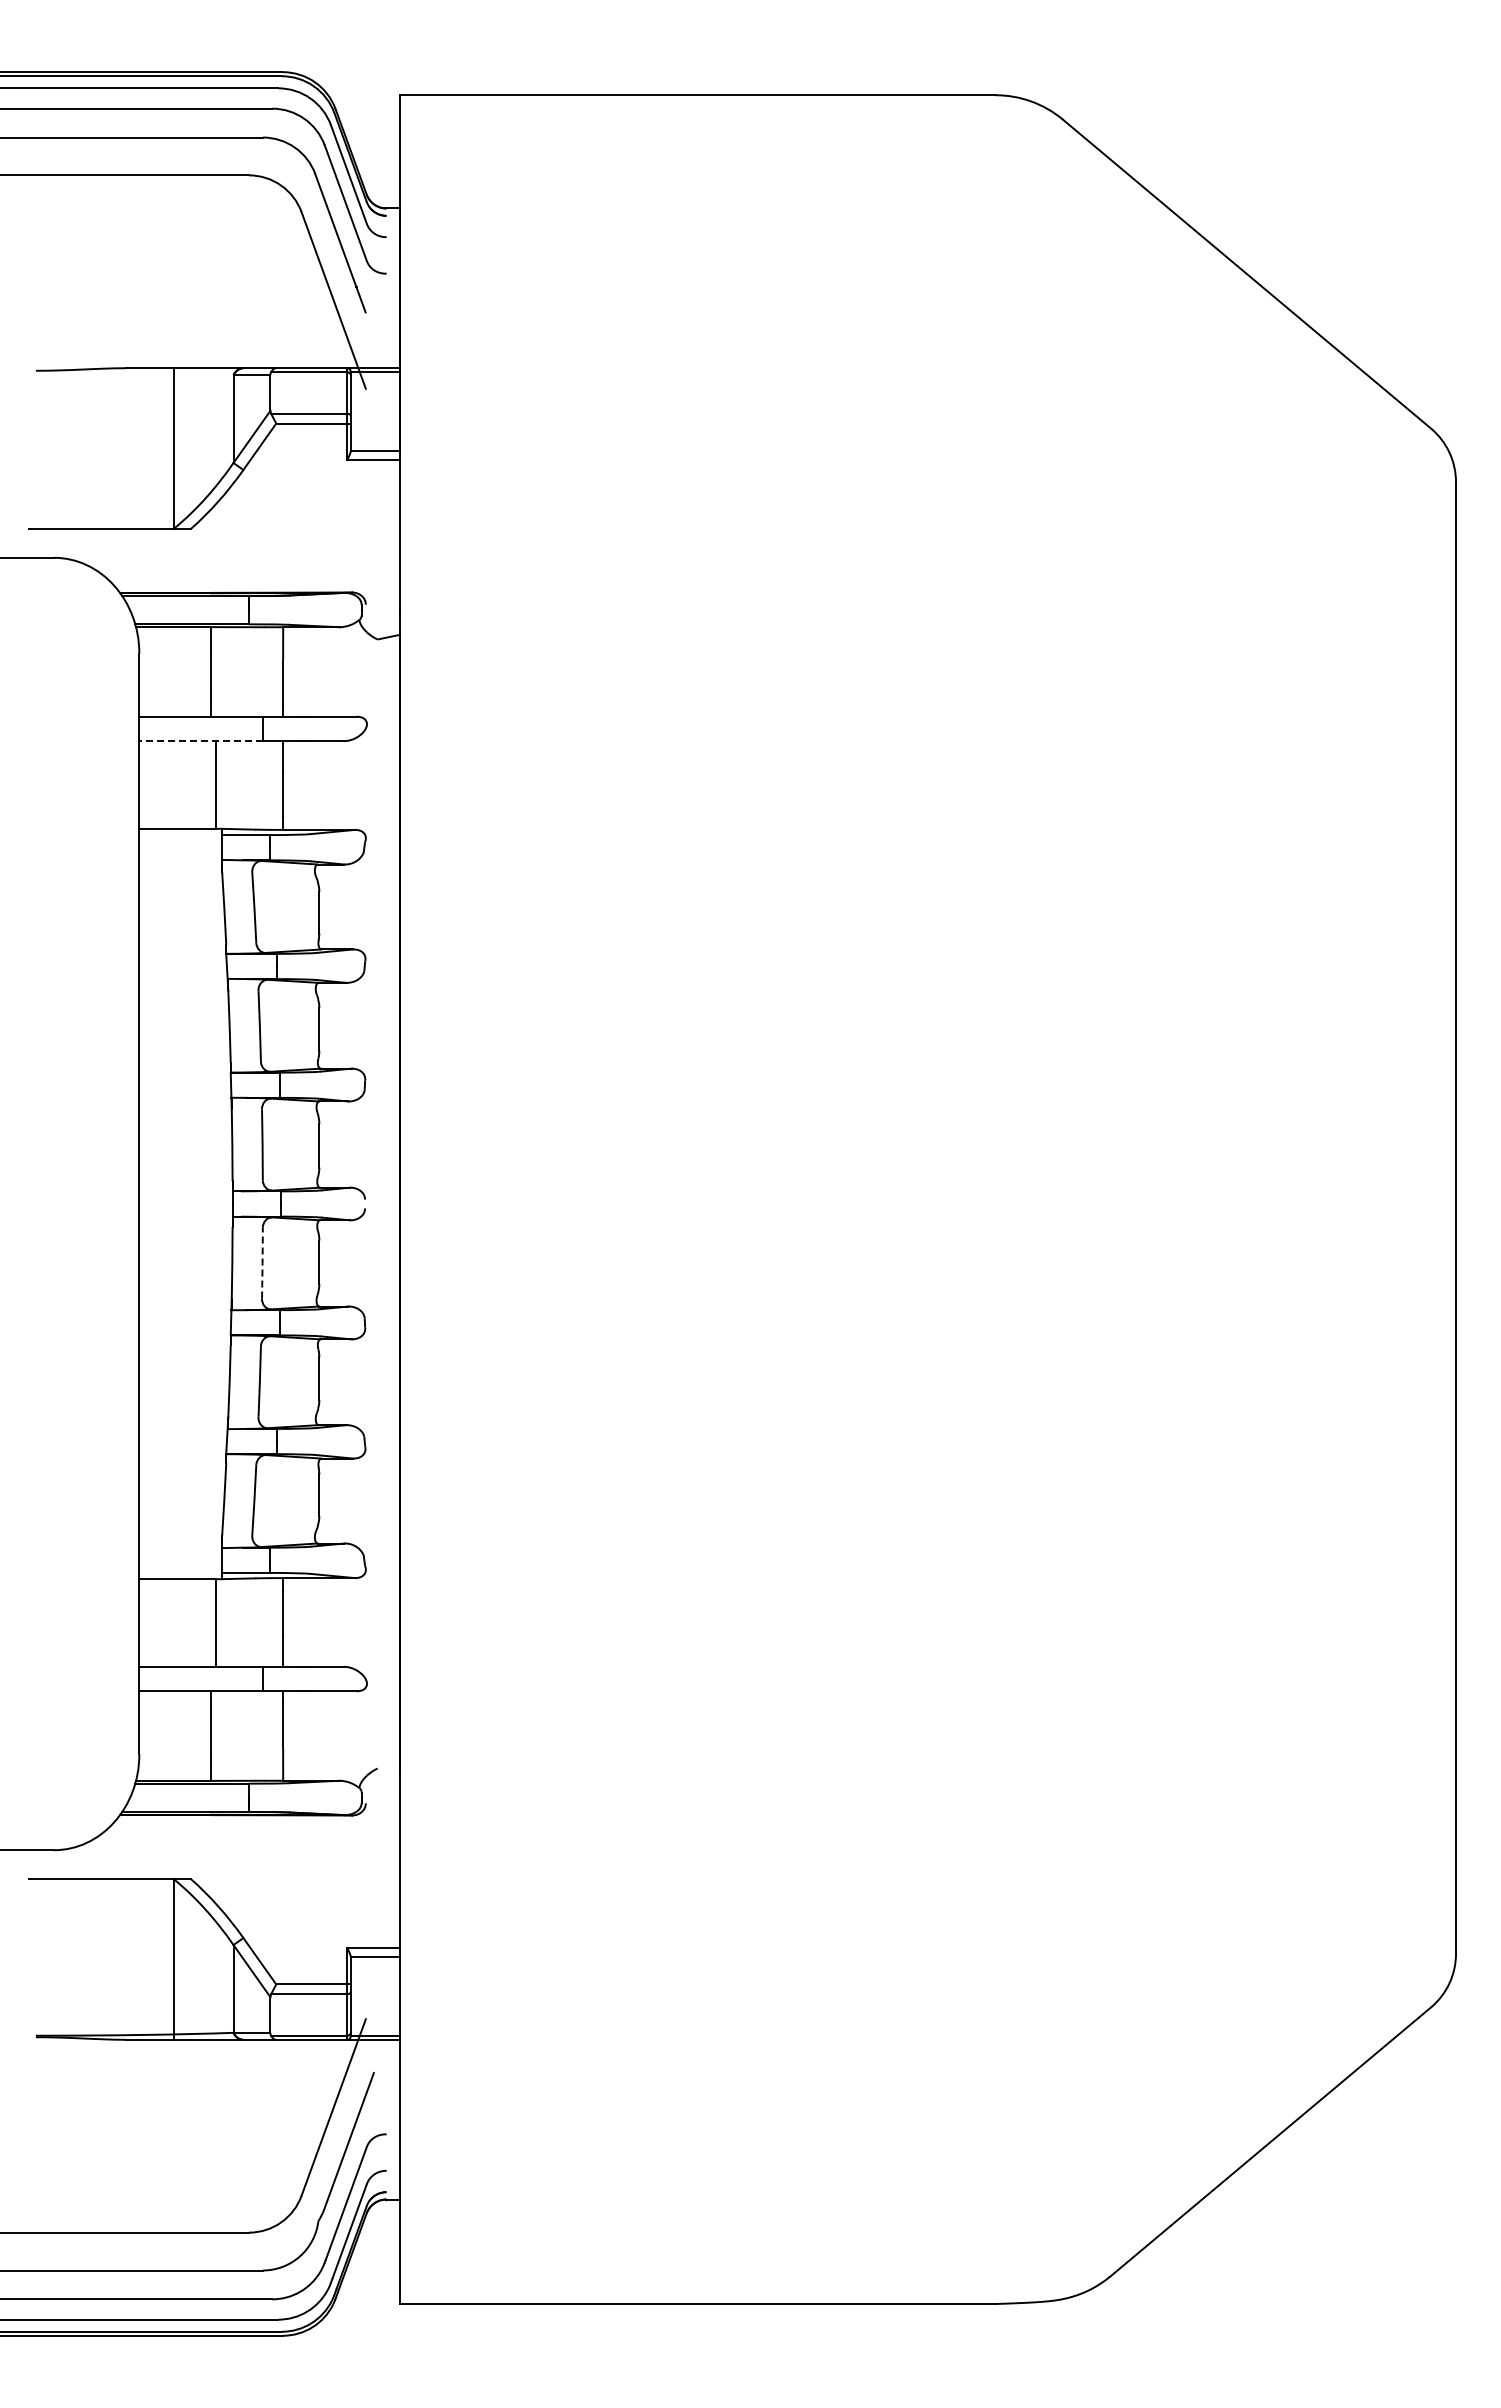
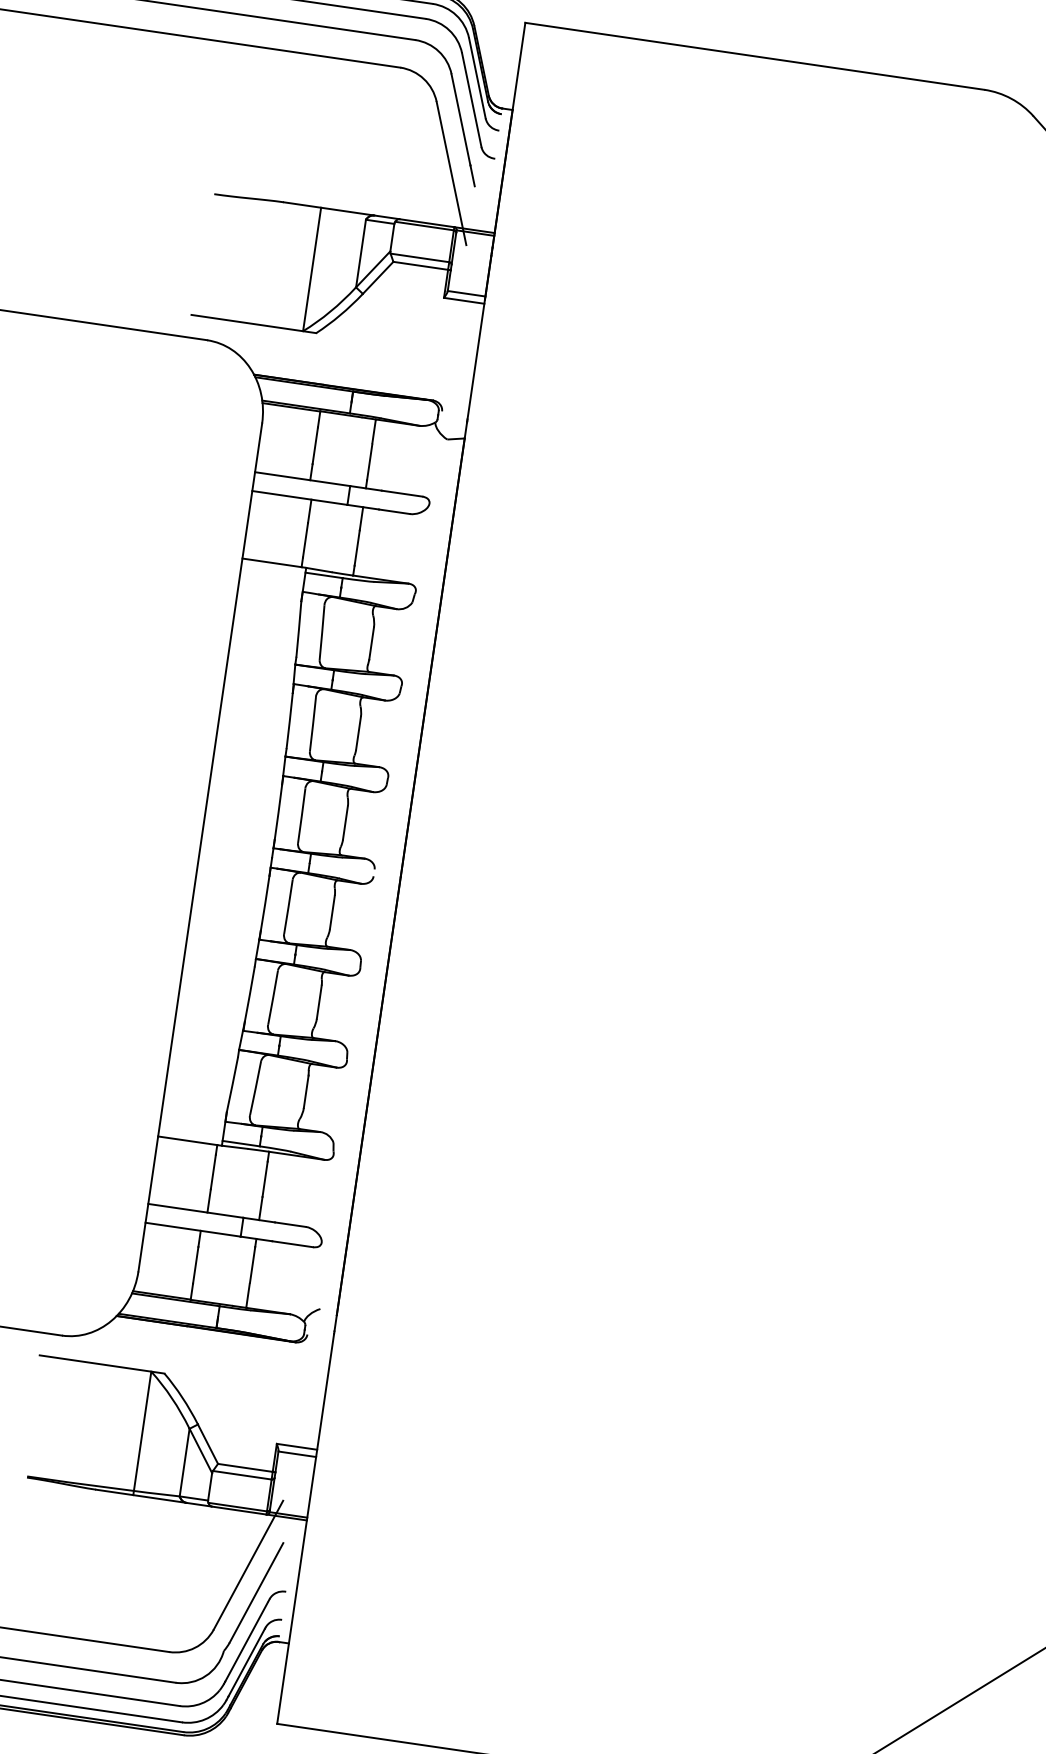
line: (201, 741) -> (300, 498), dashed -> solid
arc: (262, 1263) -> (288, 907), dashed -> solid

